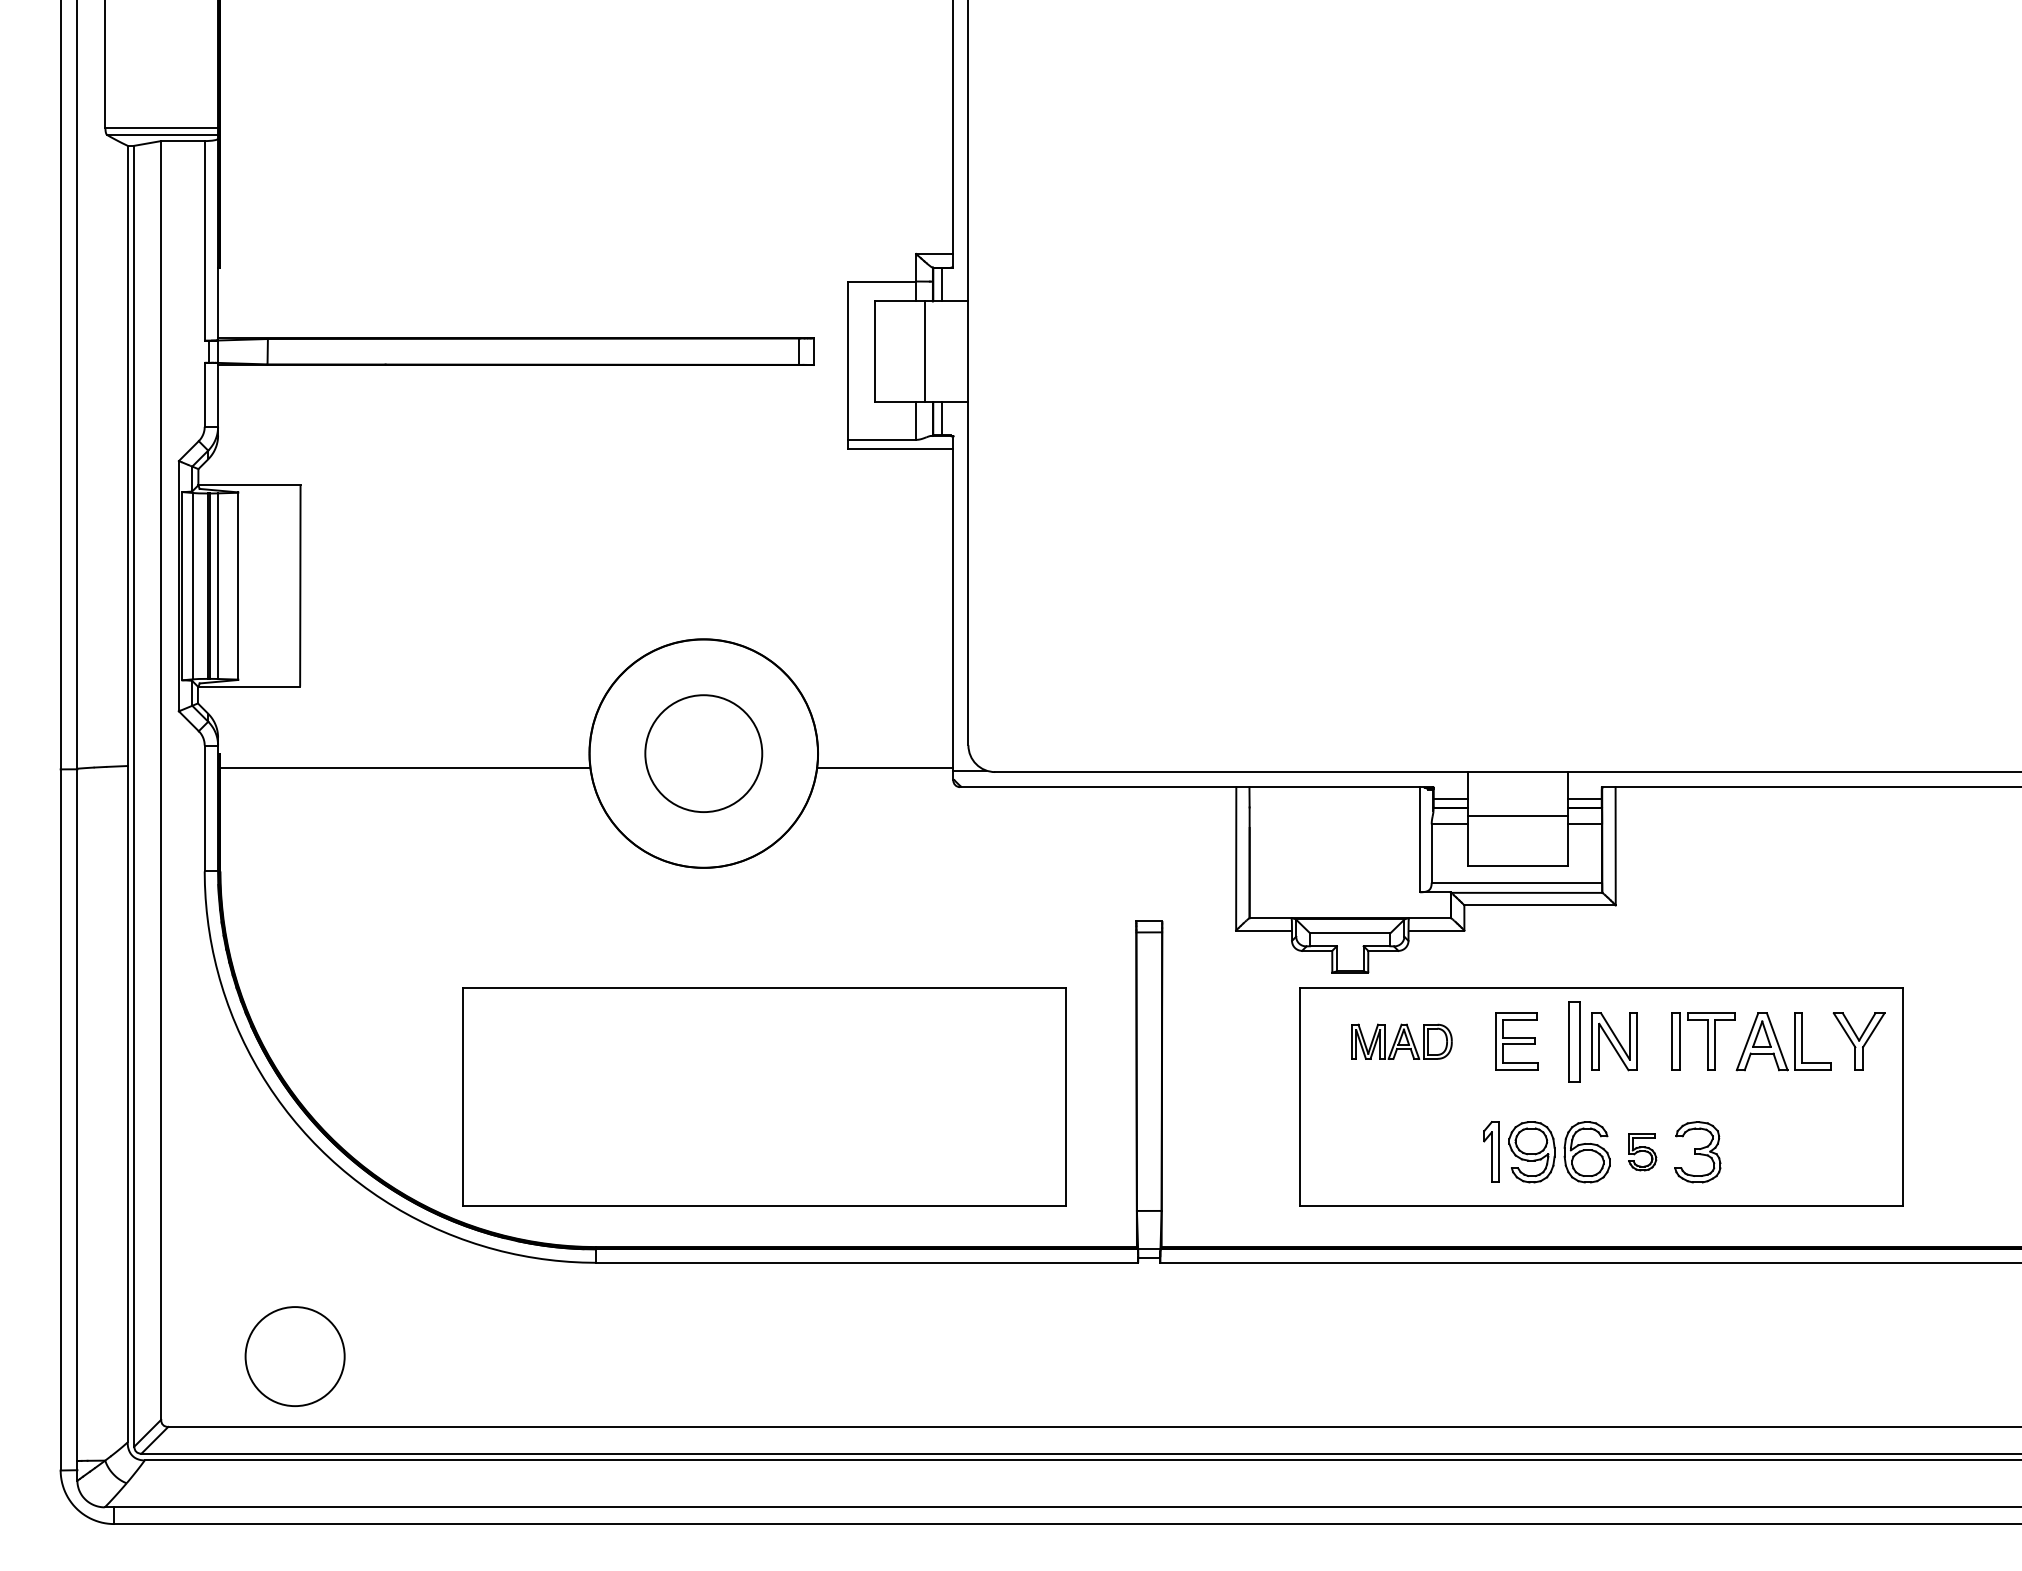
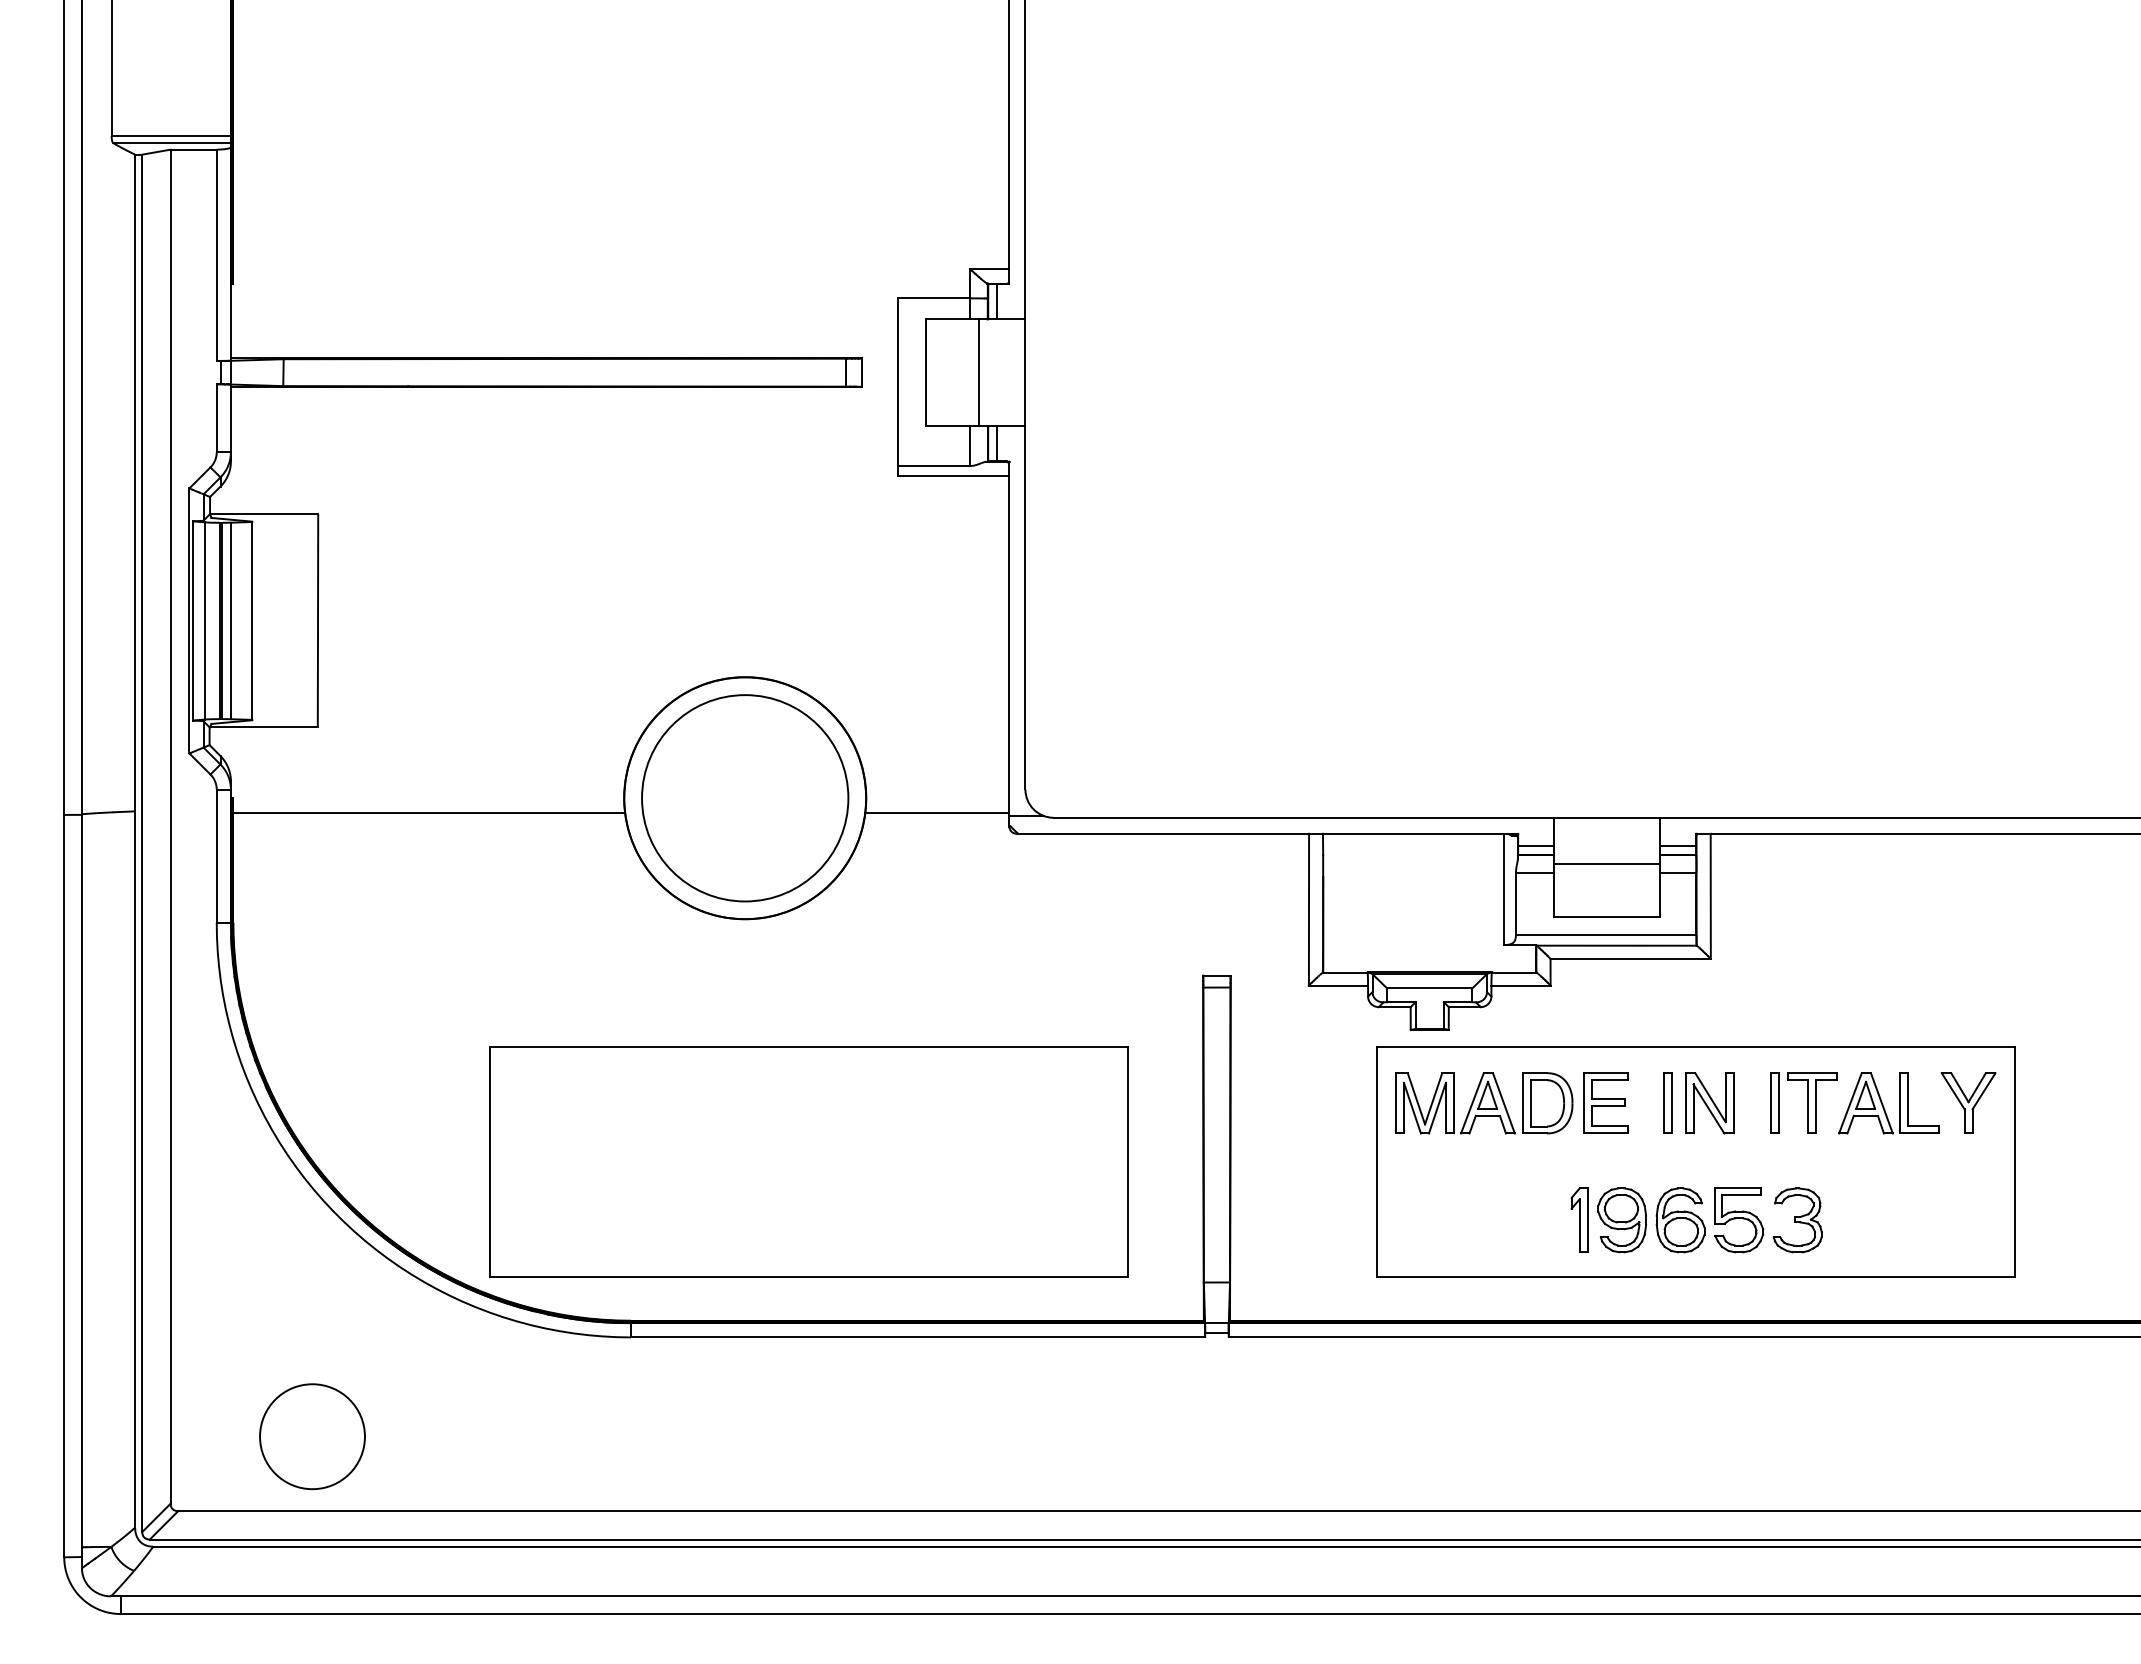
circle: (704, 753) -> (745, 798), size x1.67
part: (1574, 1040) -> (1667, 1102), size x0.71
part: (1401, 1041) -> (1484, 1103), size x1.67
part: (1642, 1152) -> (1739, 1220), size x1.67

